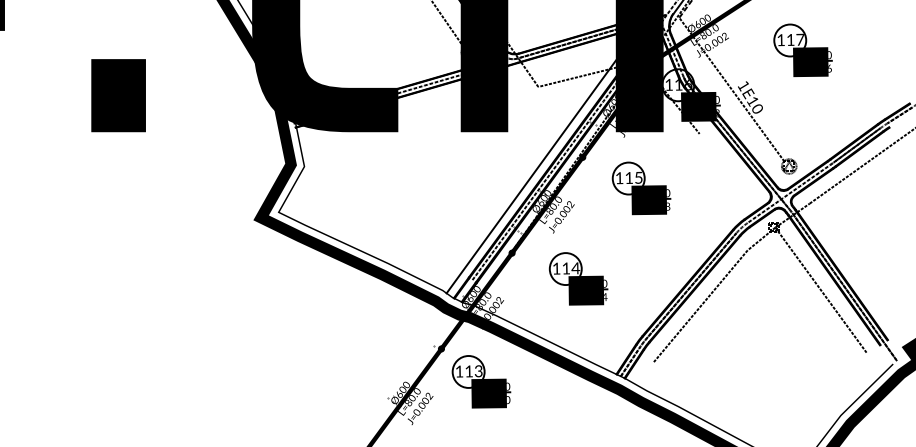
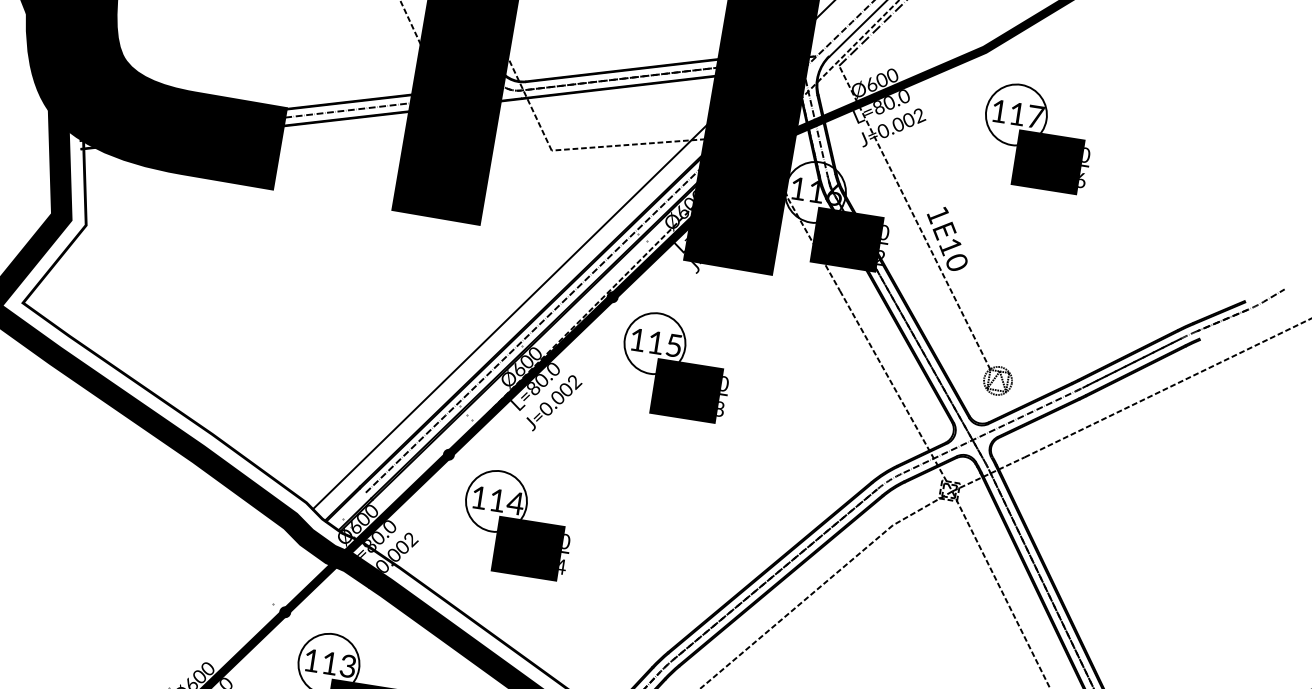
part: (802, 49) -> (1036, 135), moved
line: (737, 180) -> (896, 390), added
part: (641, 188) -> (675, 366), moved
part: (578, 278) -> (517, 523), moved

